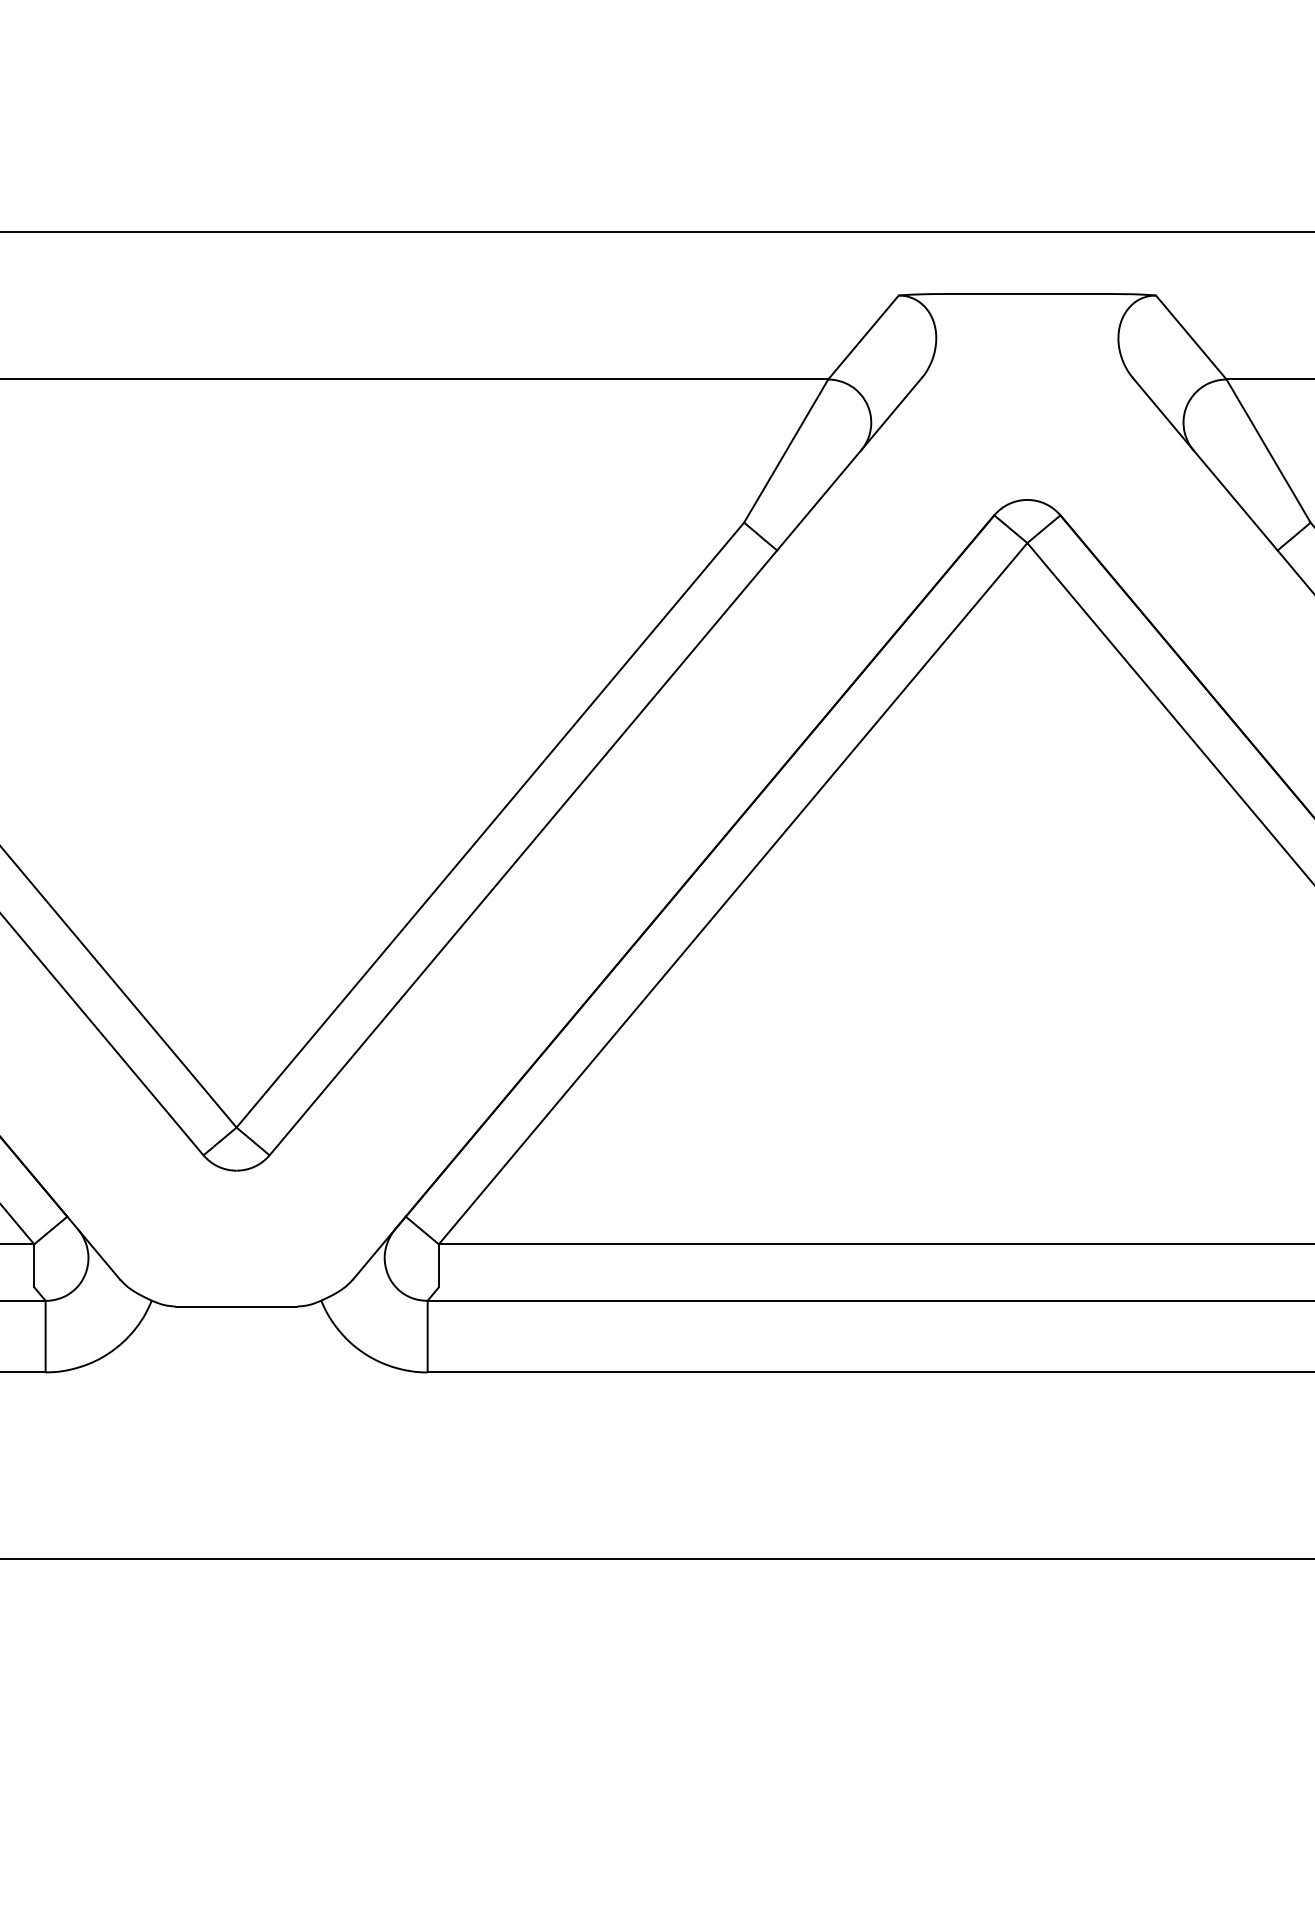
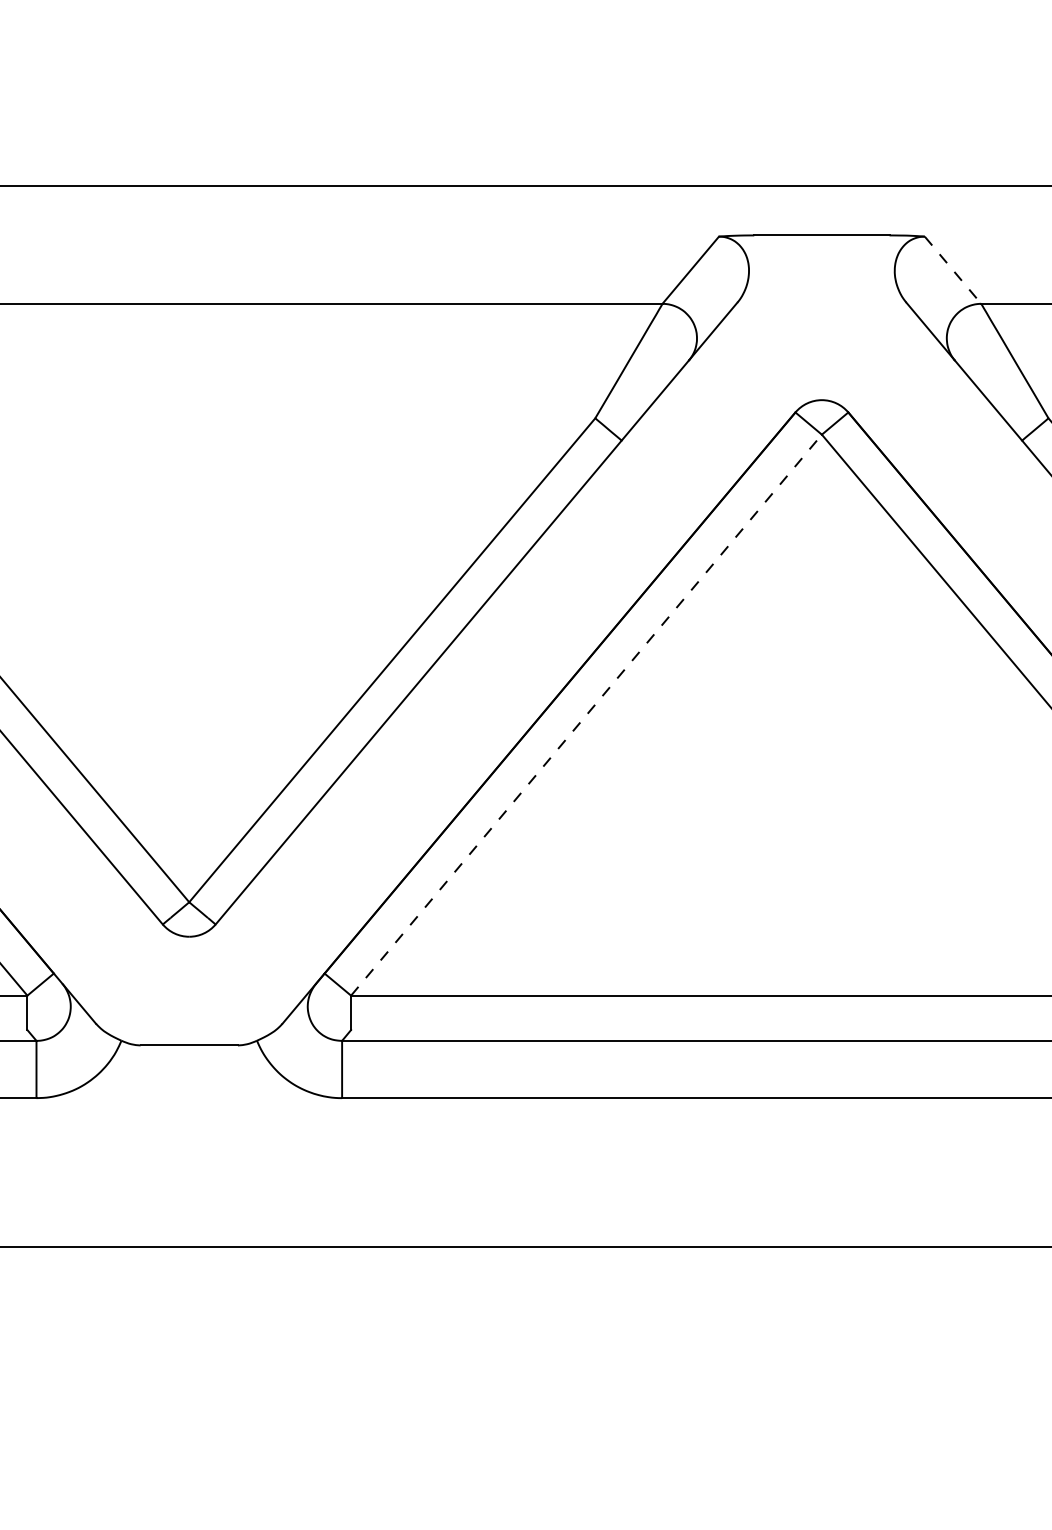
line: (1191, 337) -> (953, 270), solid -> dashed
line: (733, 893) -> (586, 715), solid -> dashed

